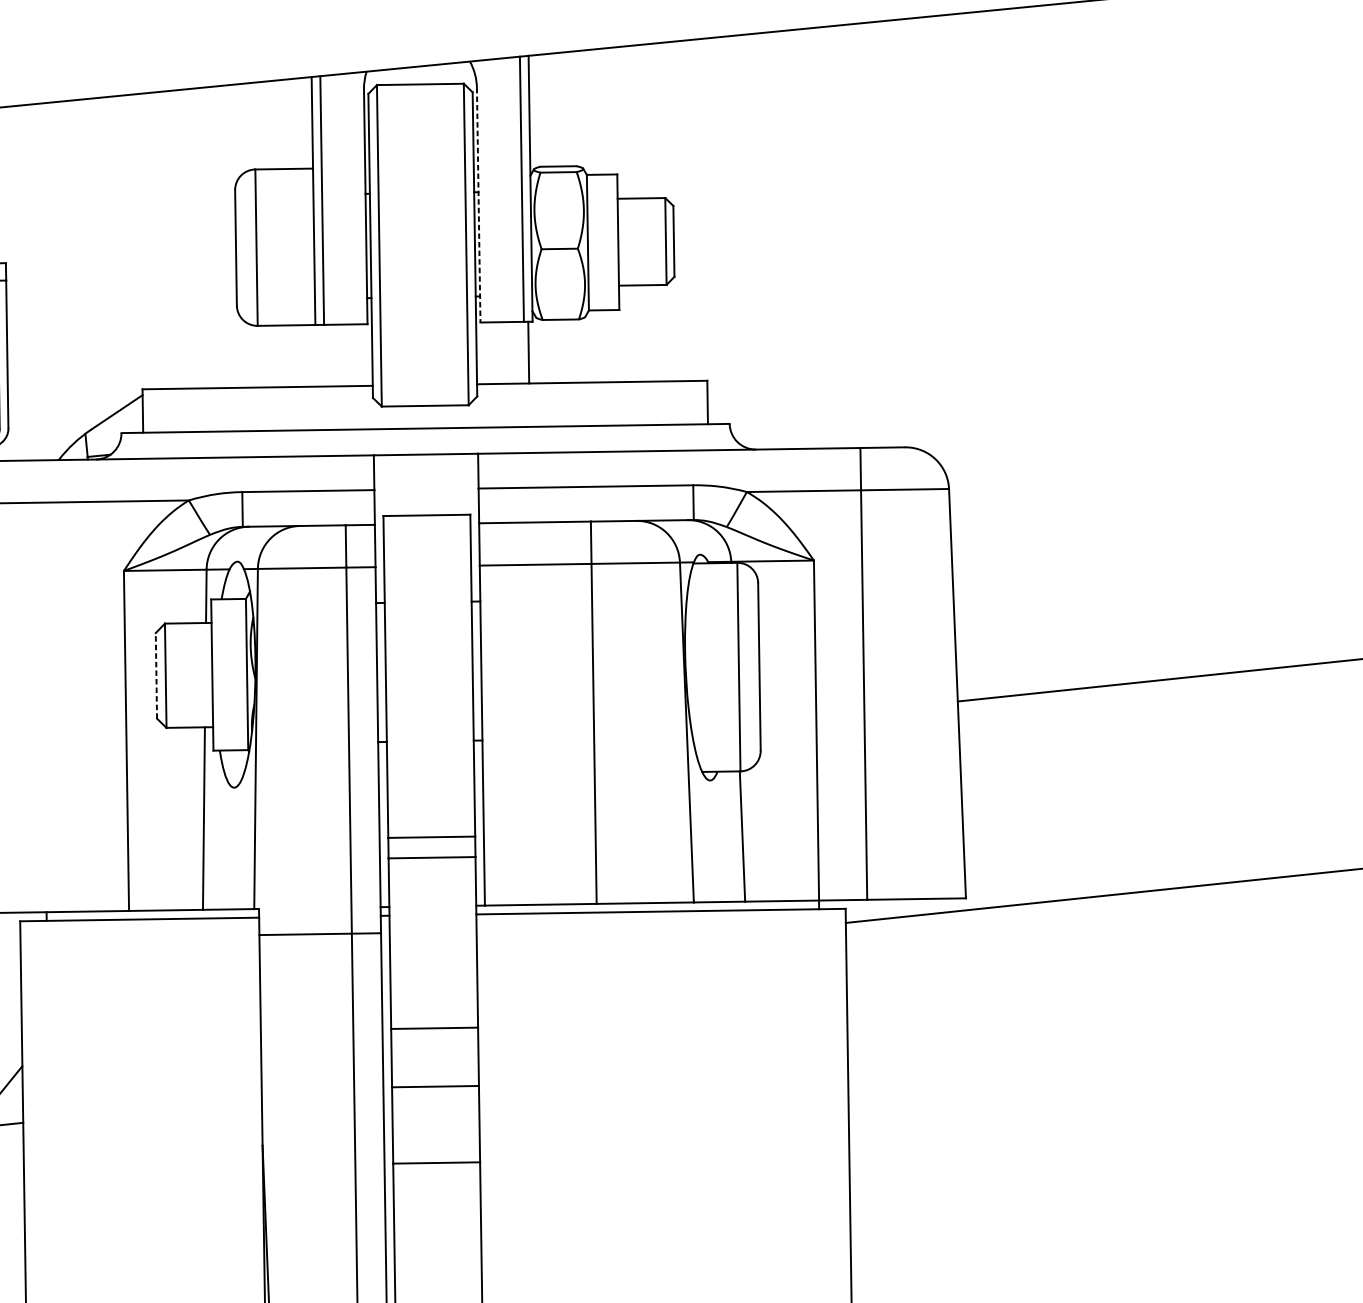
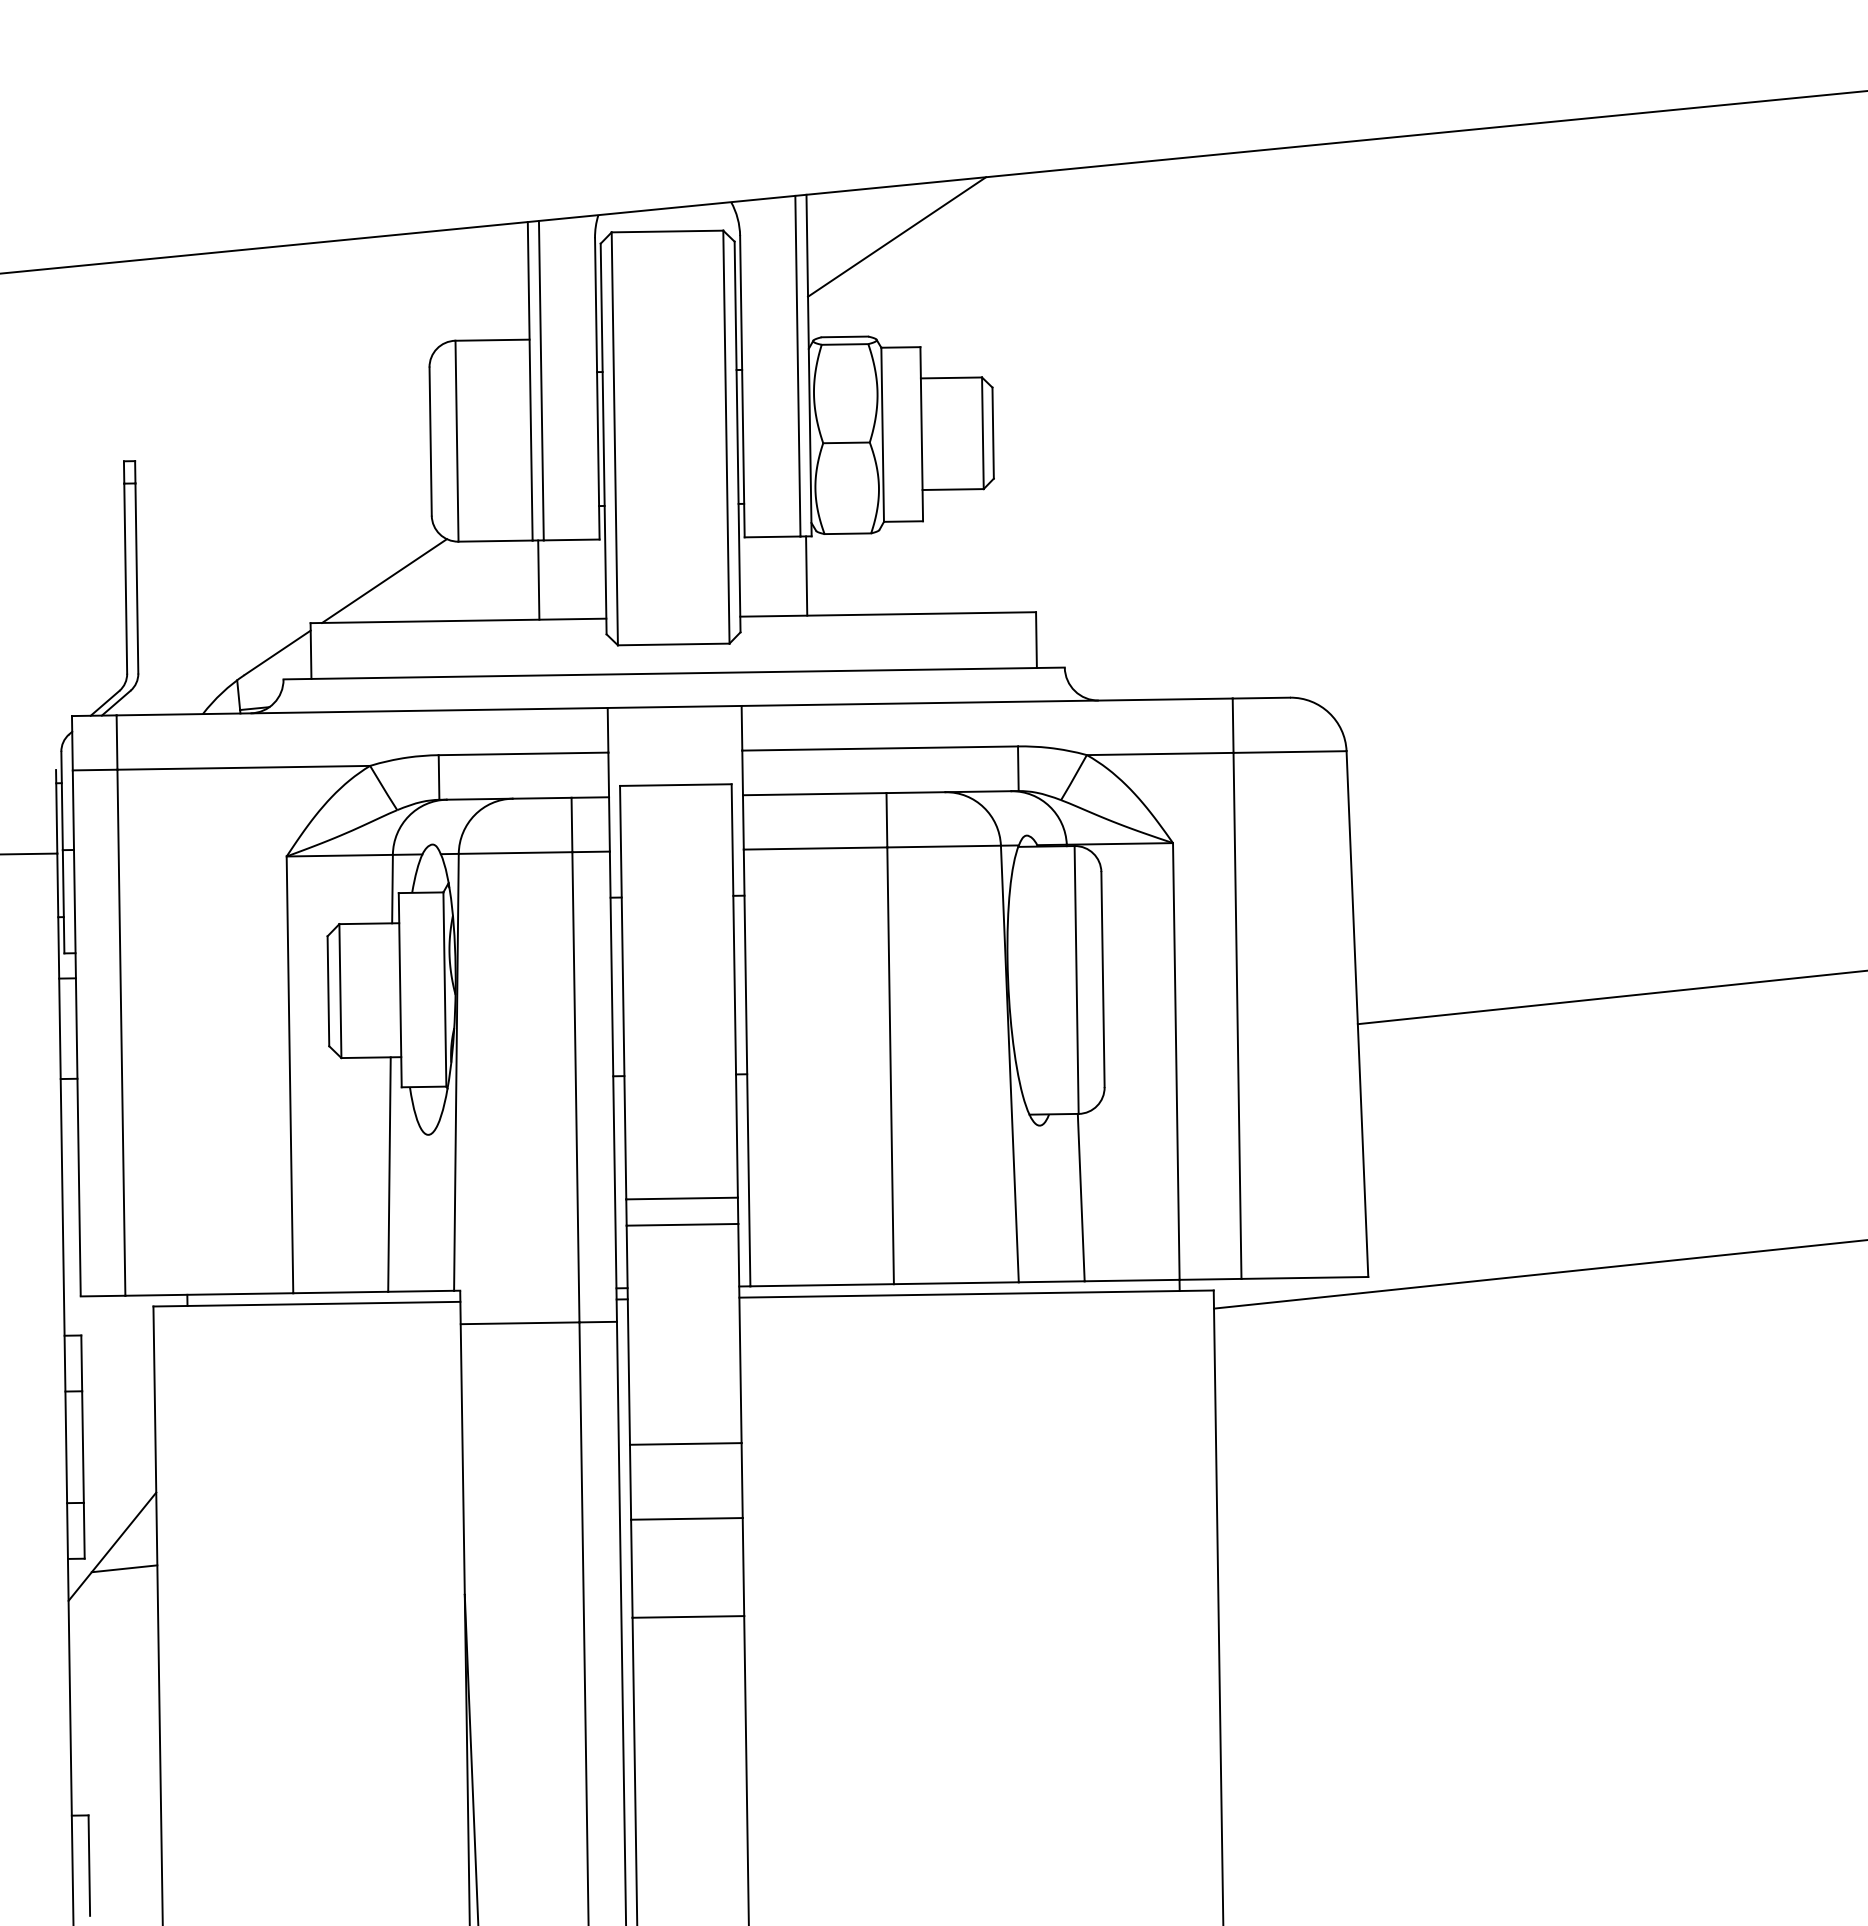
line: (599, 88) -> (897, 236), added
line: (478, 205) -> (742, 386), dashed -> solid
line: (319, 355) -> (538, 579), added
line: (200, 356) -> (384, 580), added
line: (156, 676) -> (328, 991), dashed -> solid

